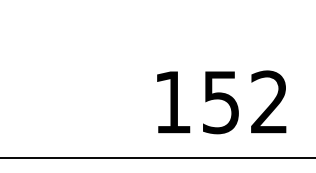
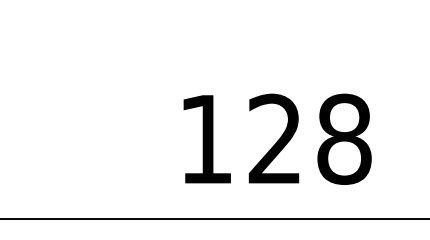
text: (245, 102) -> (309, 139), 152 -> 128

